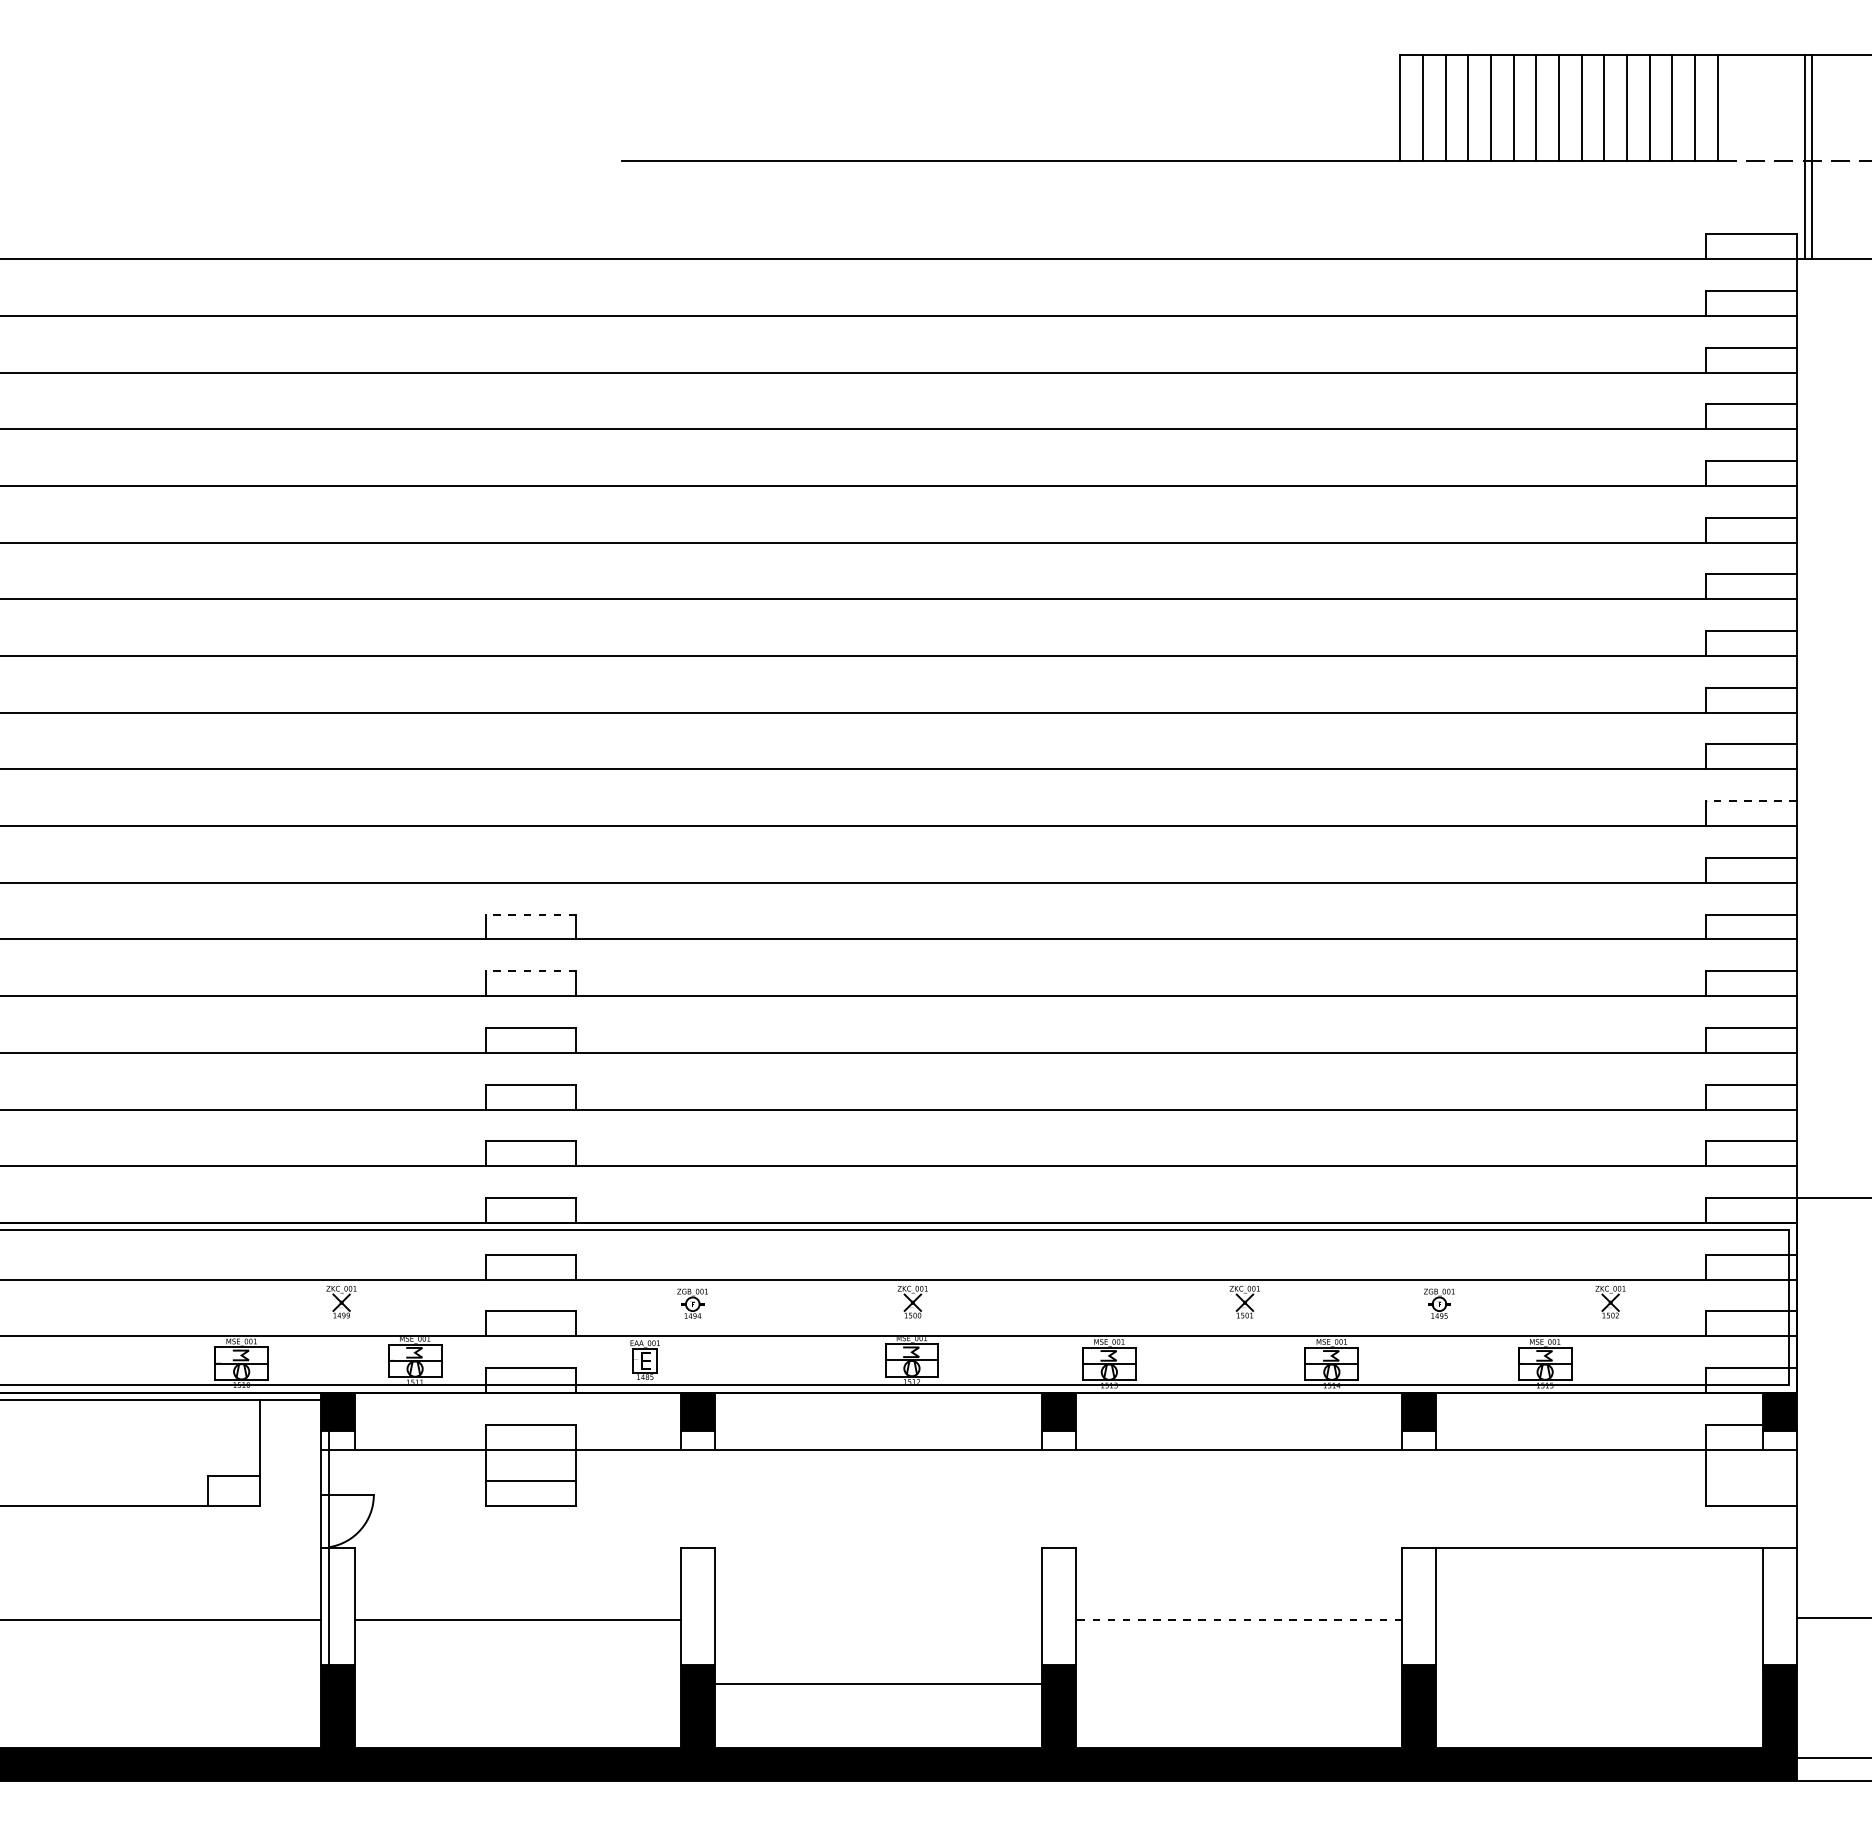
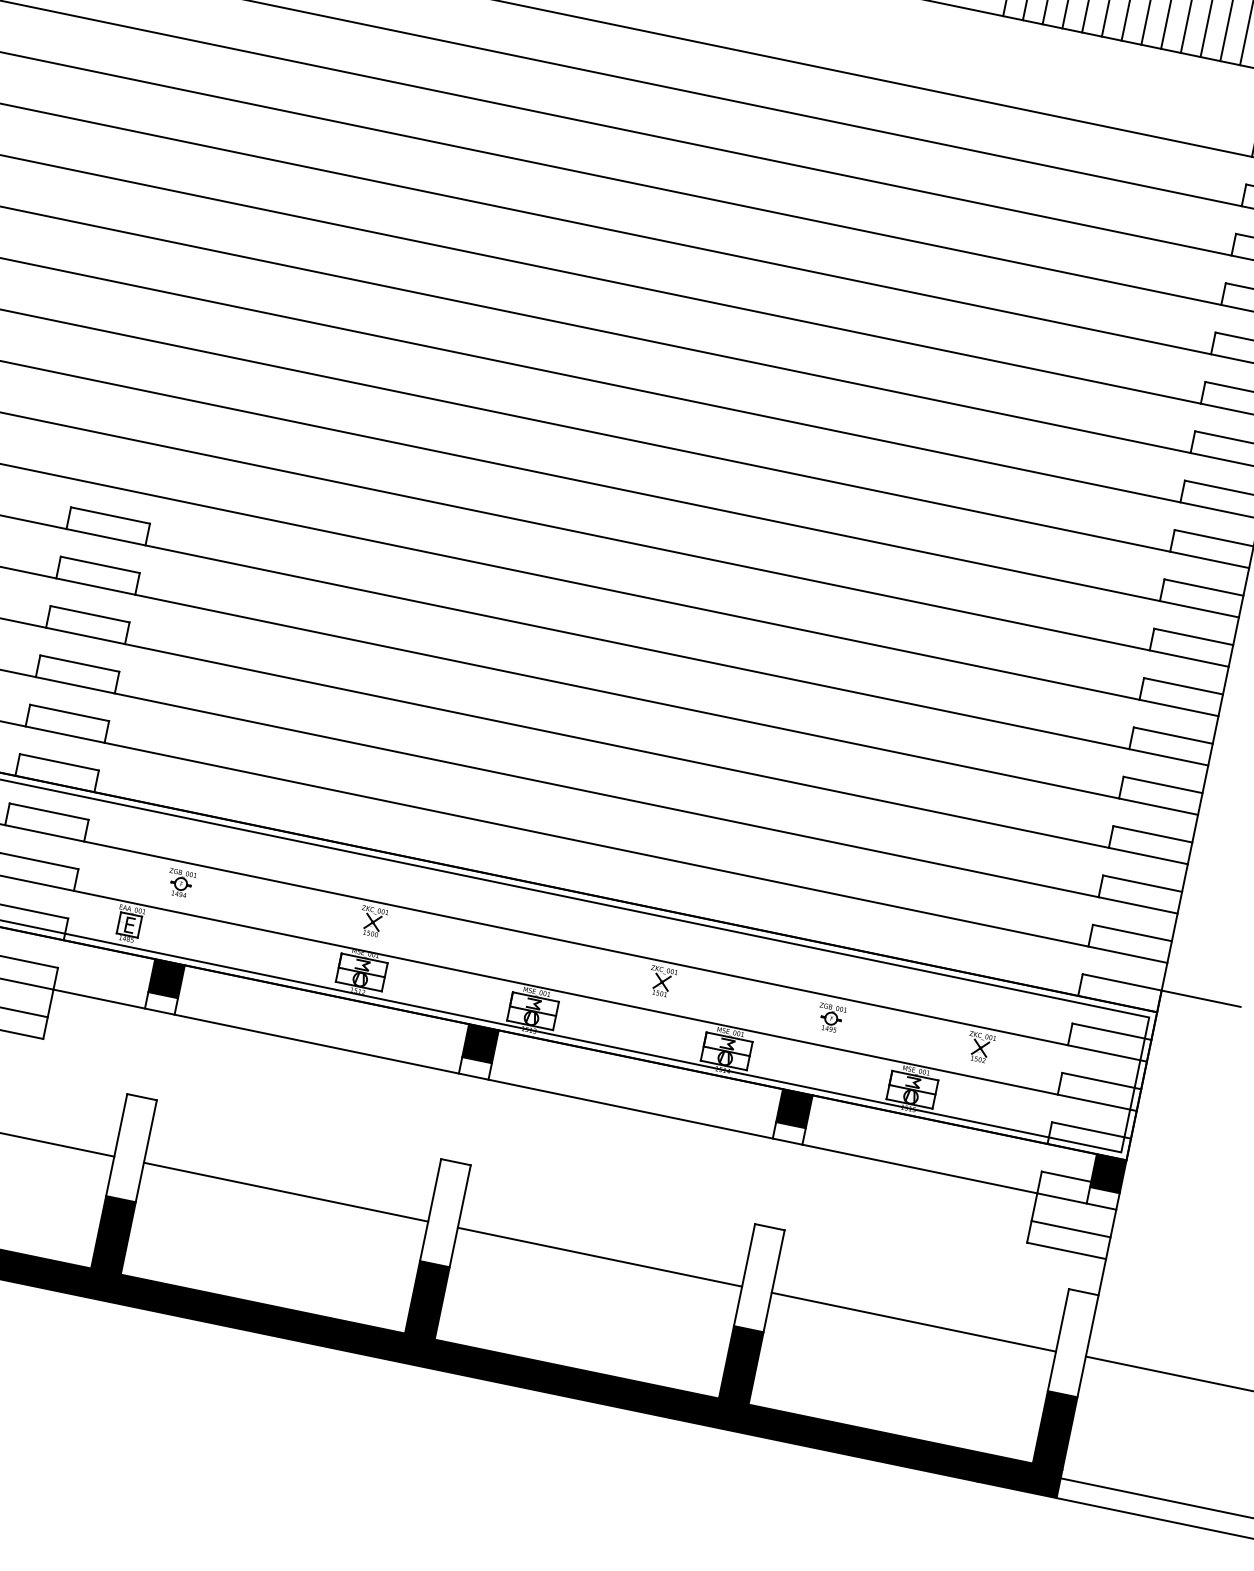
line: (1751, 801) -> (1193, 637), dashed -> solid
line: (530, 914) -> (110, 515), dashed -> solid
line: (530, 971) -> (99, 565), dashed -> solid
line: (1751, 1481) -> (1070, 1229), added
line: (1599, 1547) -> (913, 1322), moved
line: (1238, 1619) -> (599, 1256), dashed -> solid
line: (878, 1683) -> (285, 1192), moved

